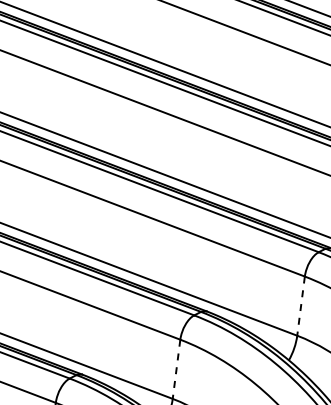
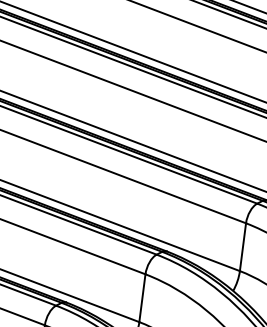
line: (301, 306) -> (243, 247), dashed -> solid
line: (176, 369) -> (142, 298), dashed -> solid

